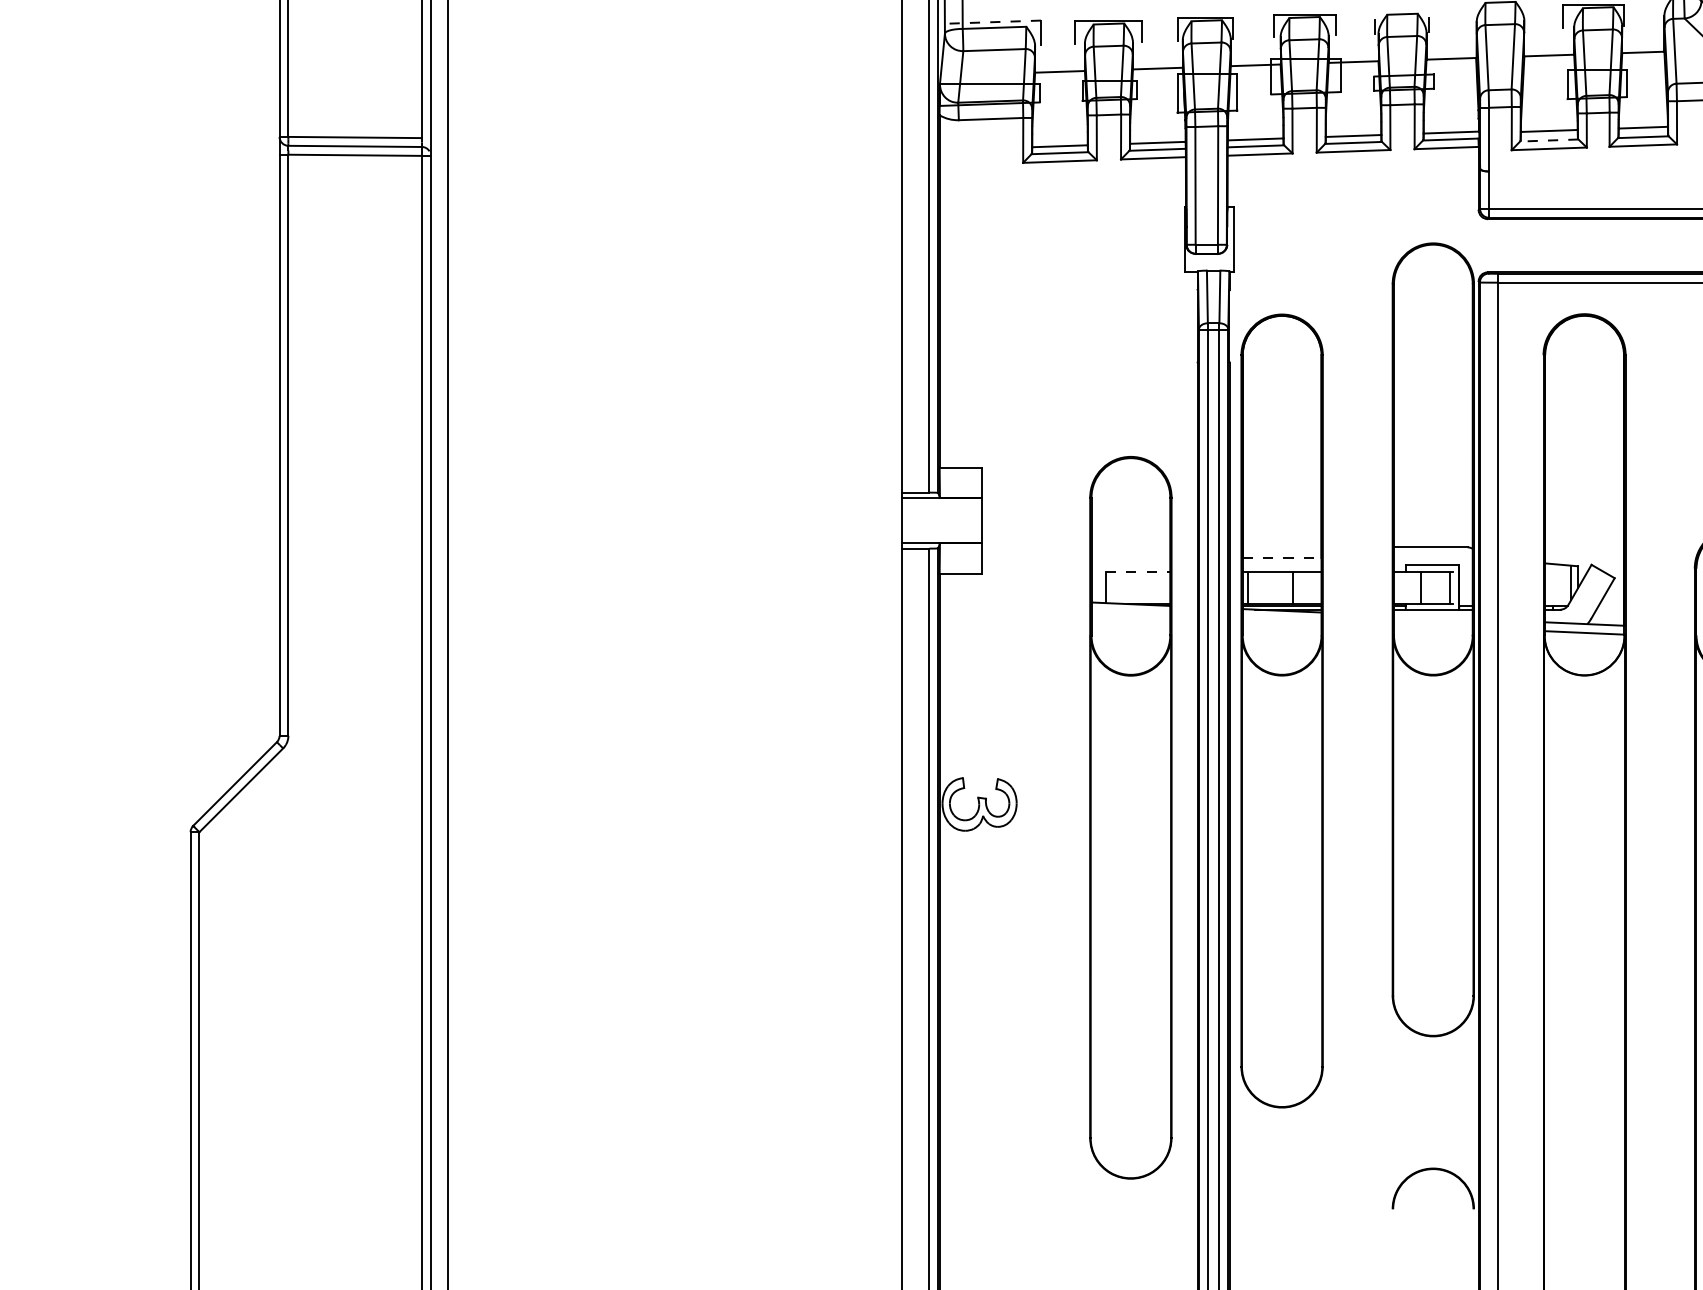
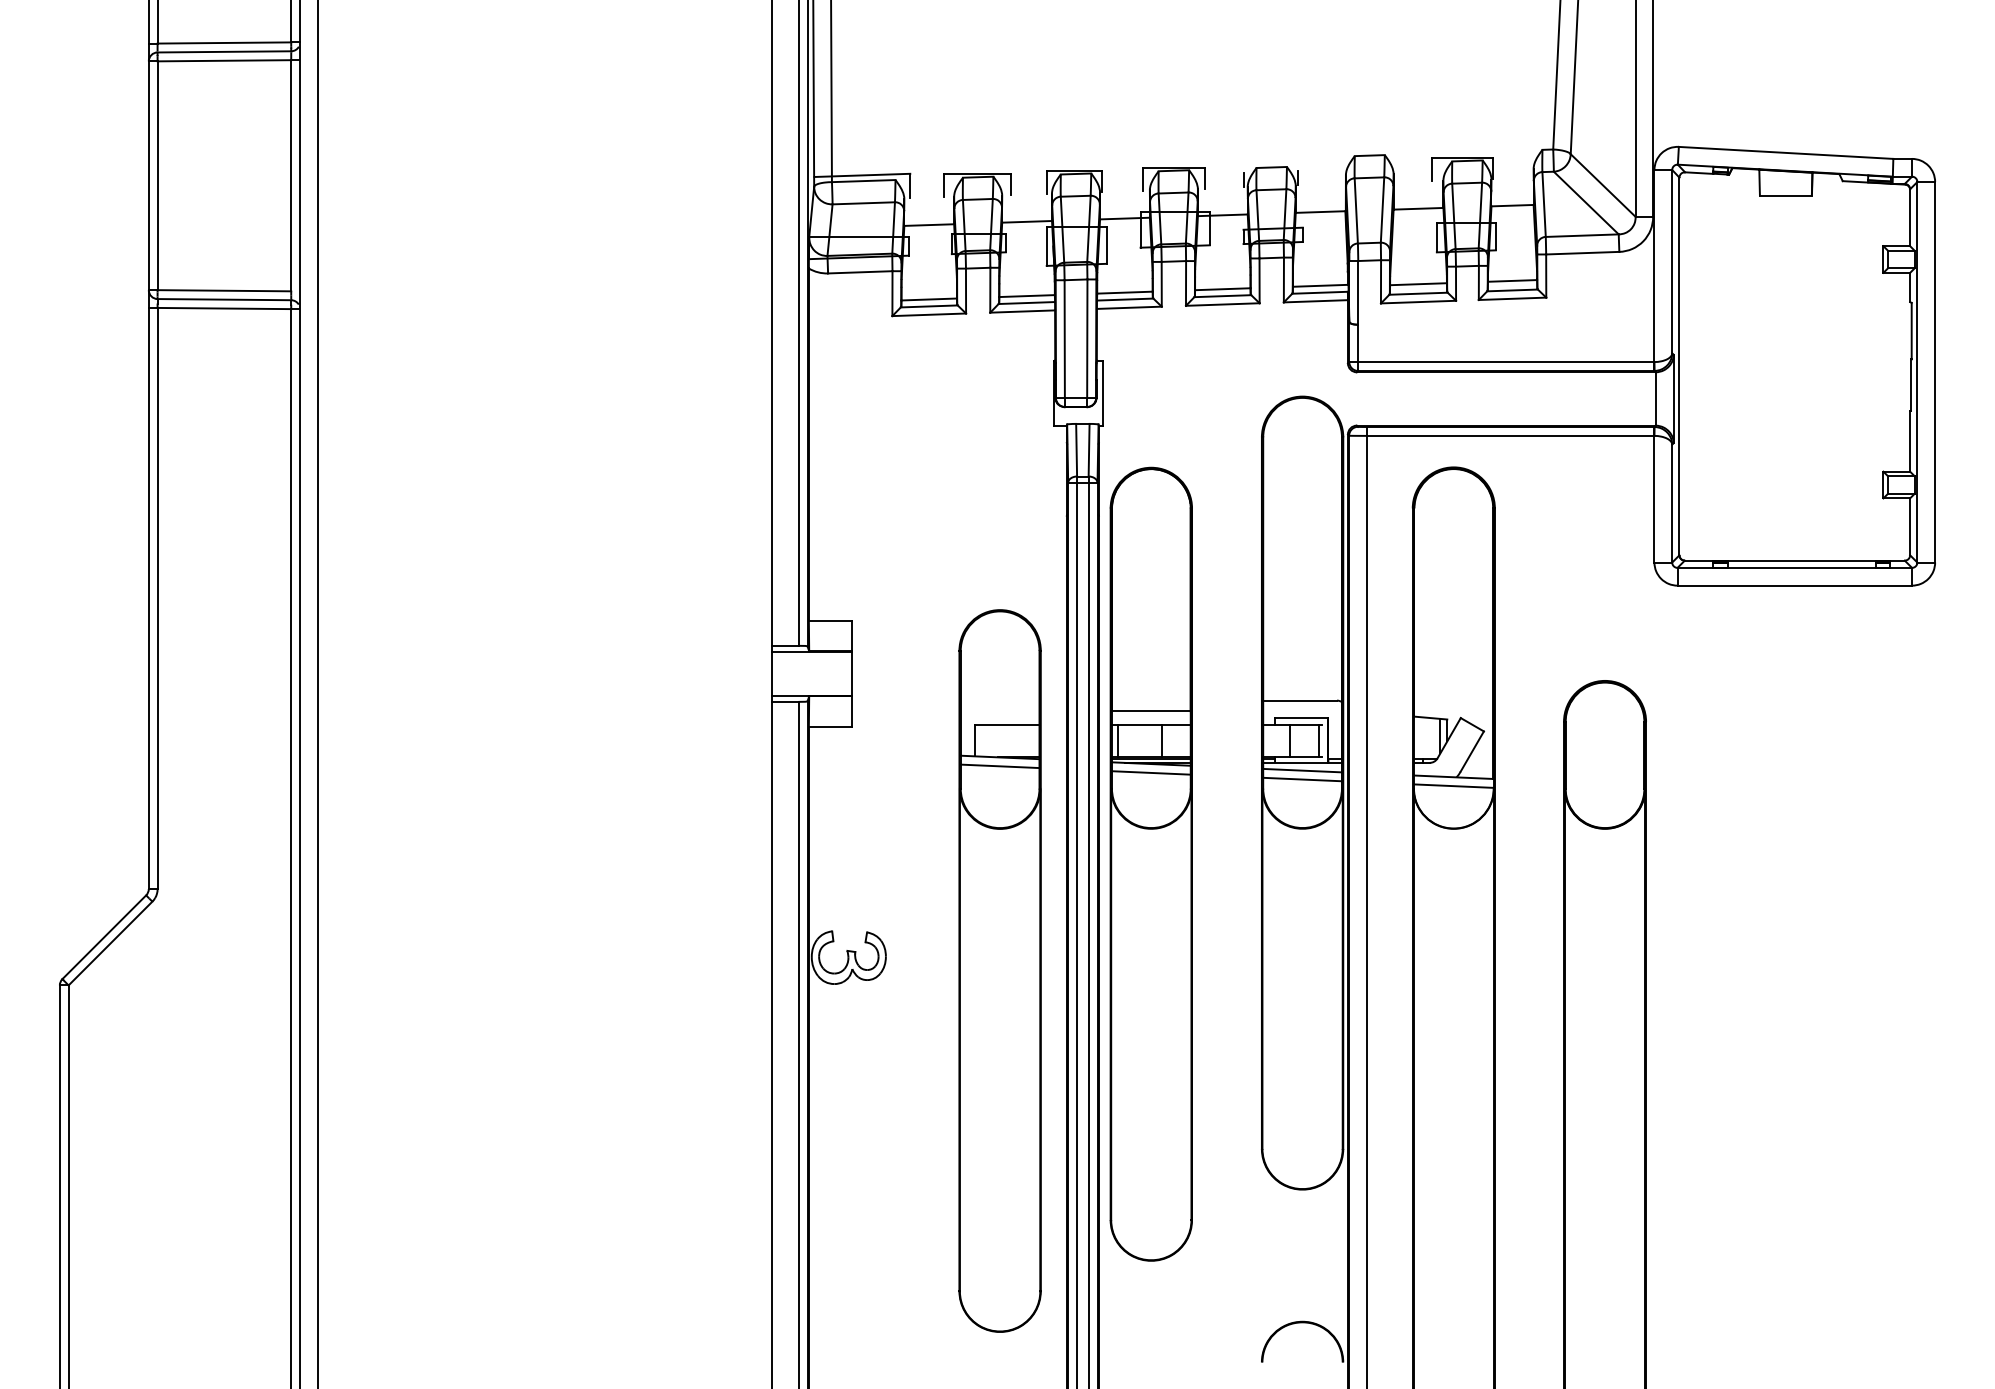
line: (993, 22) -> (862, 175), dashed -> solid
line: (1549, 140) -> (1418, 293), dashed -> solid
line: (1282, 558) -> (1151, 711), dashed -> solid
line: (1138, 572) -> (1007, 725), dashed -> solid
line: (1130, 613) -> (999, 766), added
line: (1433, 617) -> (1302, 770), added
line: (1281, 619) -> (1150, 772), added
line: (1433, 626) -> (1302, 779), added

